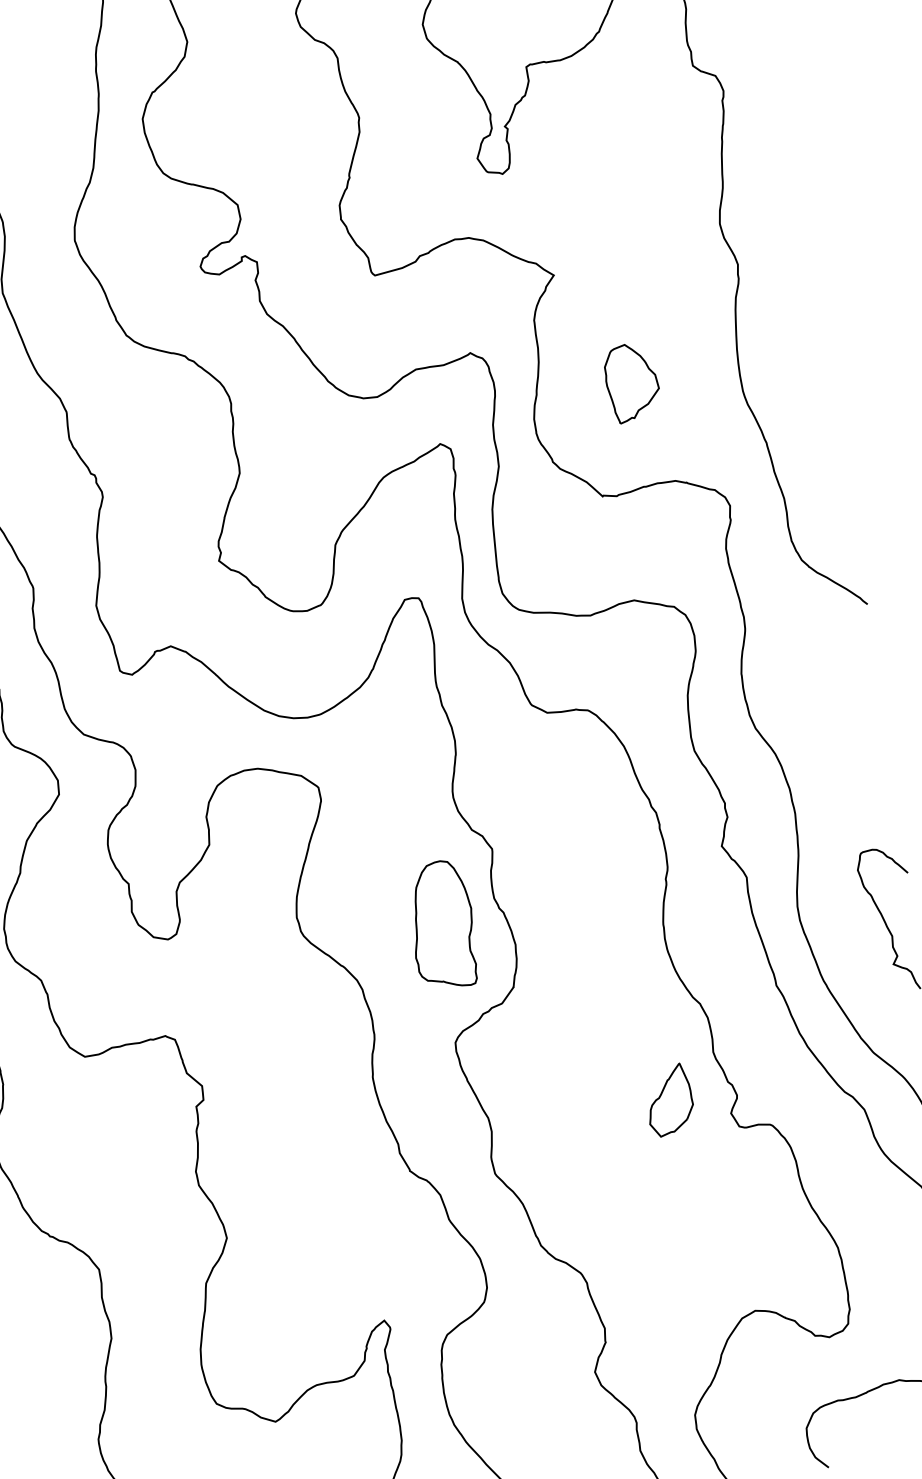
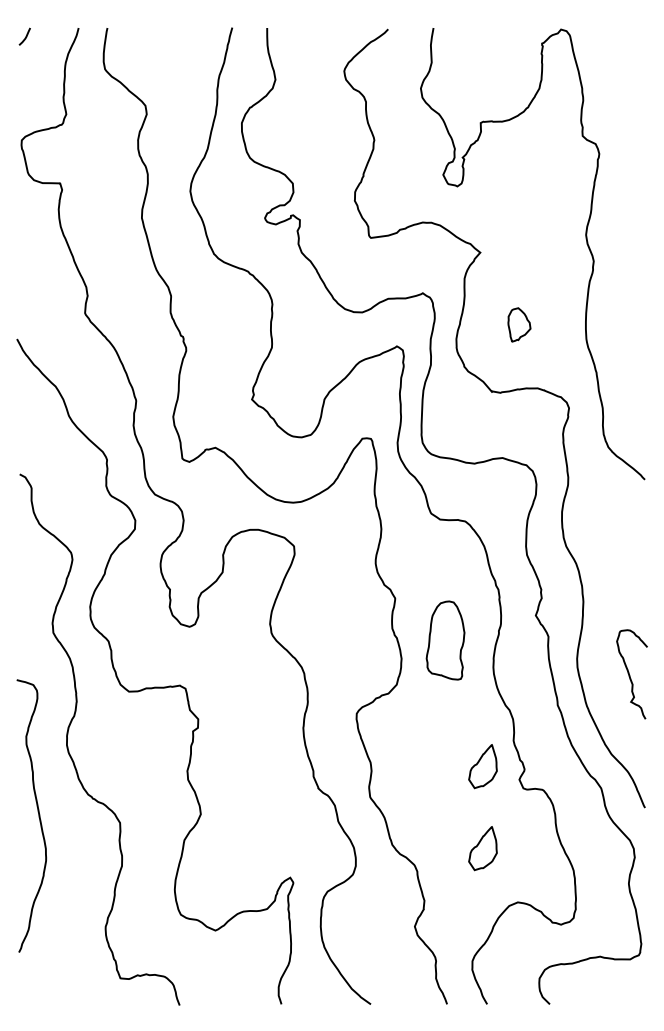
part: (632, 382) -> (519, 324), size x0.7
part: (442, 924) -> (445, 640), moved
part: (686, 1231) -> (482, 848), added

